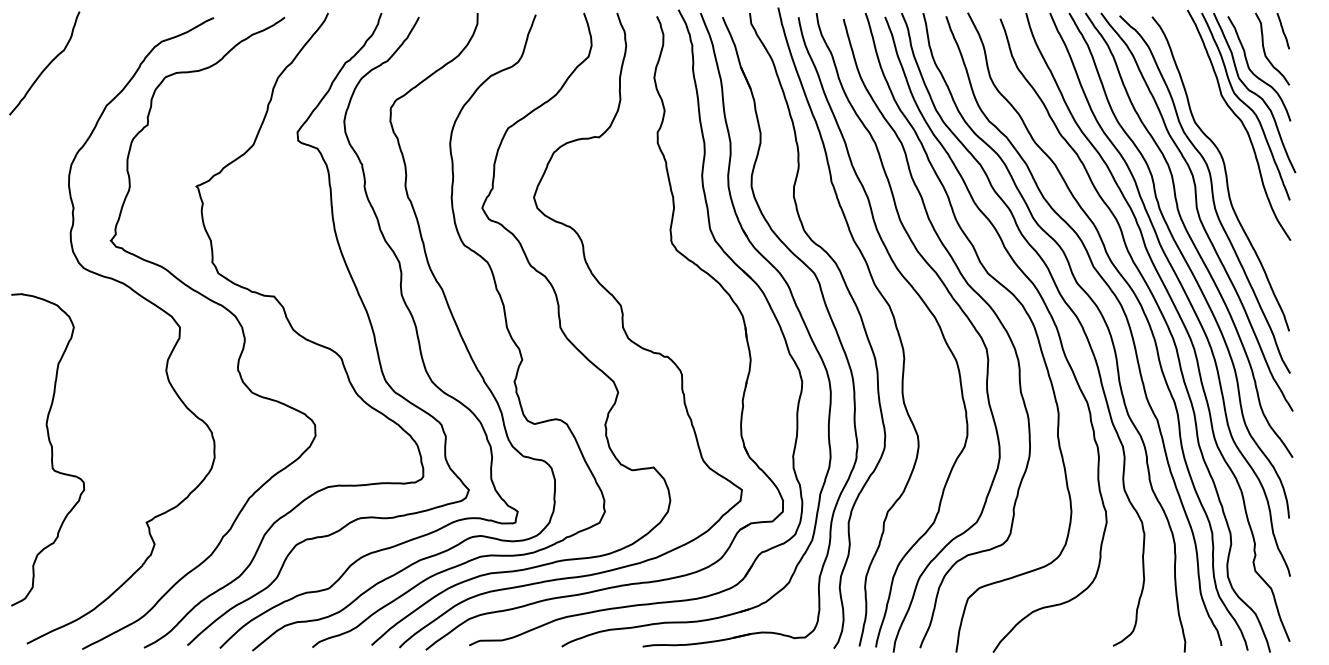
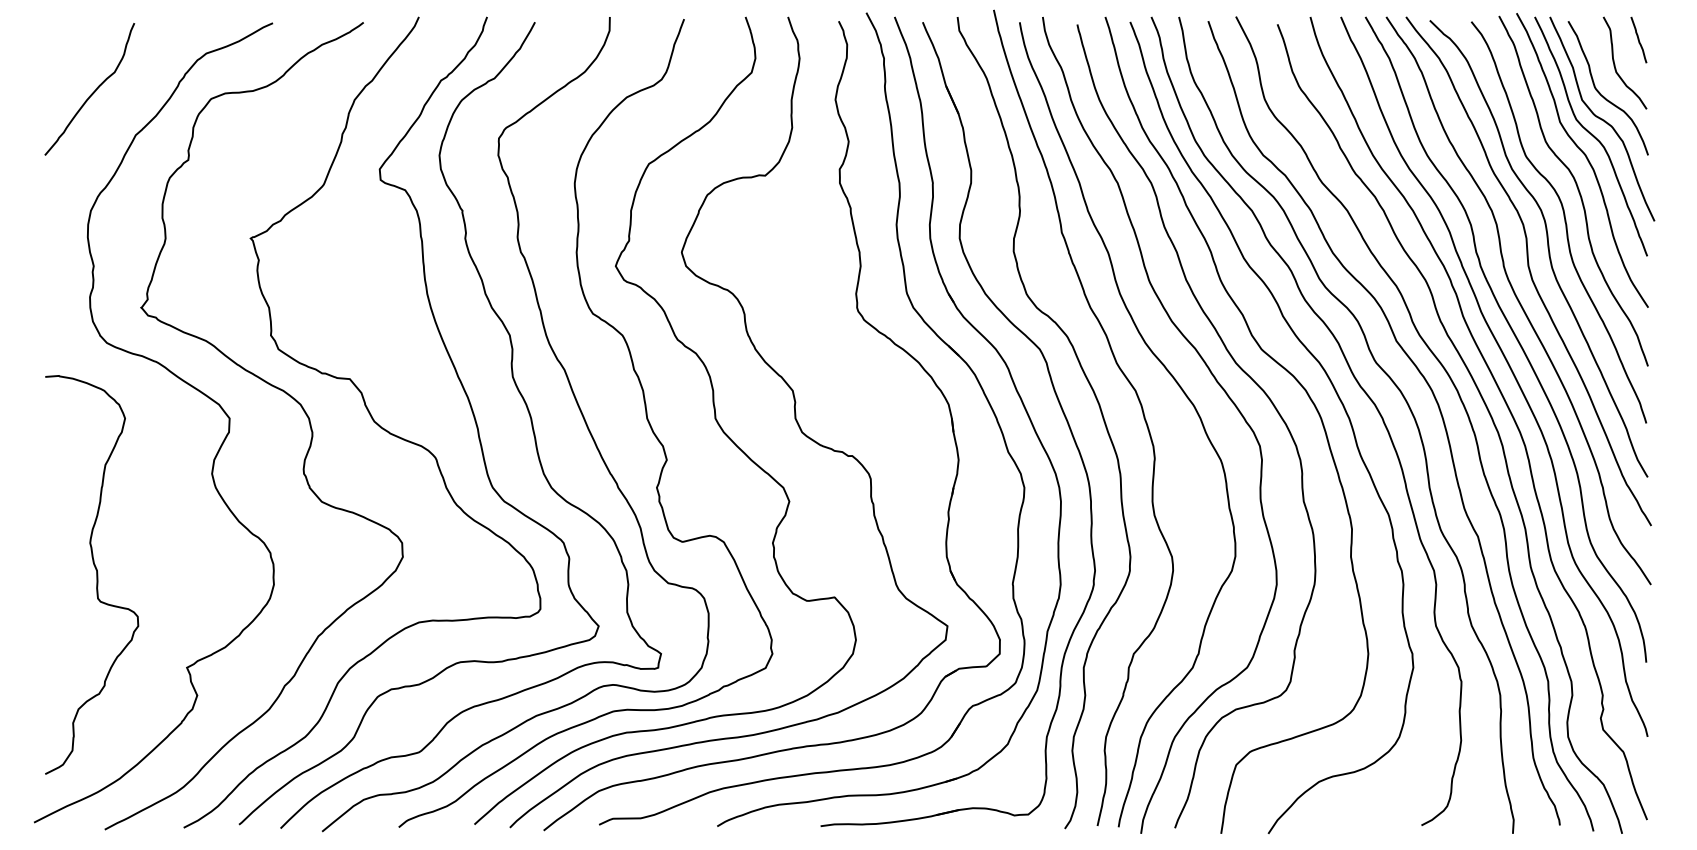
curve: (46, 65) -> (92, 92), moved
curve: (1235, 148) -> (1577, 190), added
curve: (51, 449) -> (96, 574), moved

